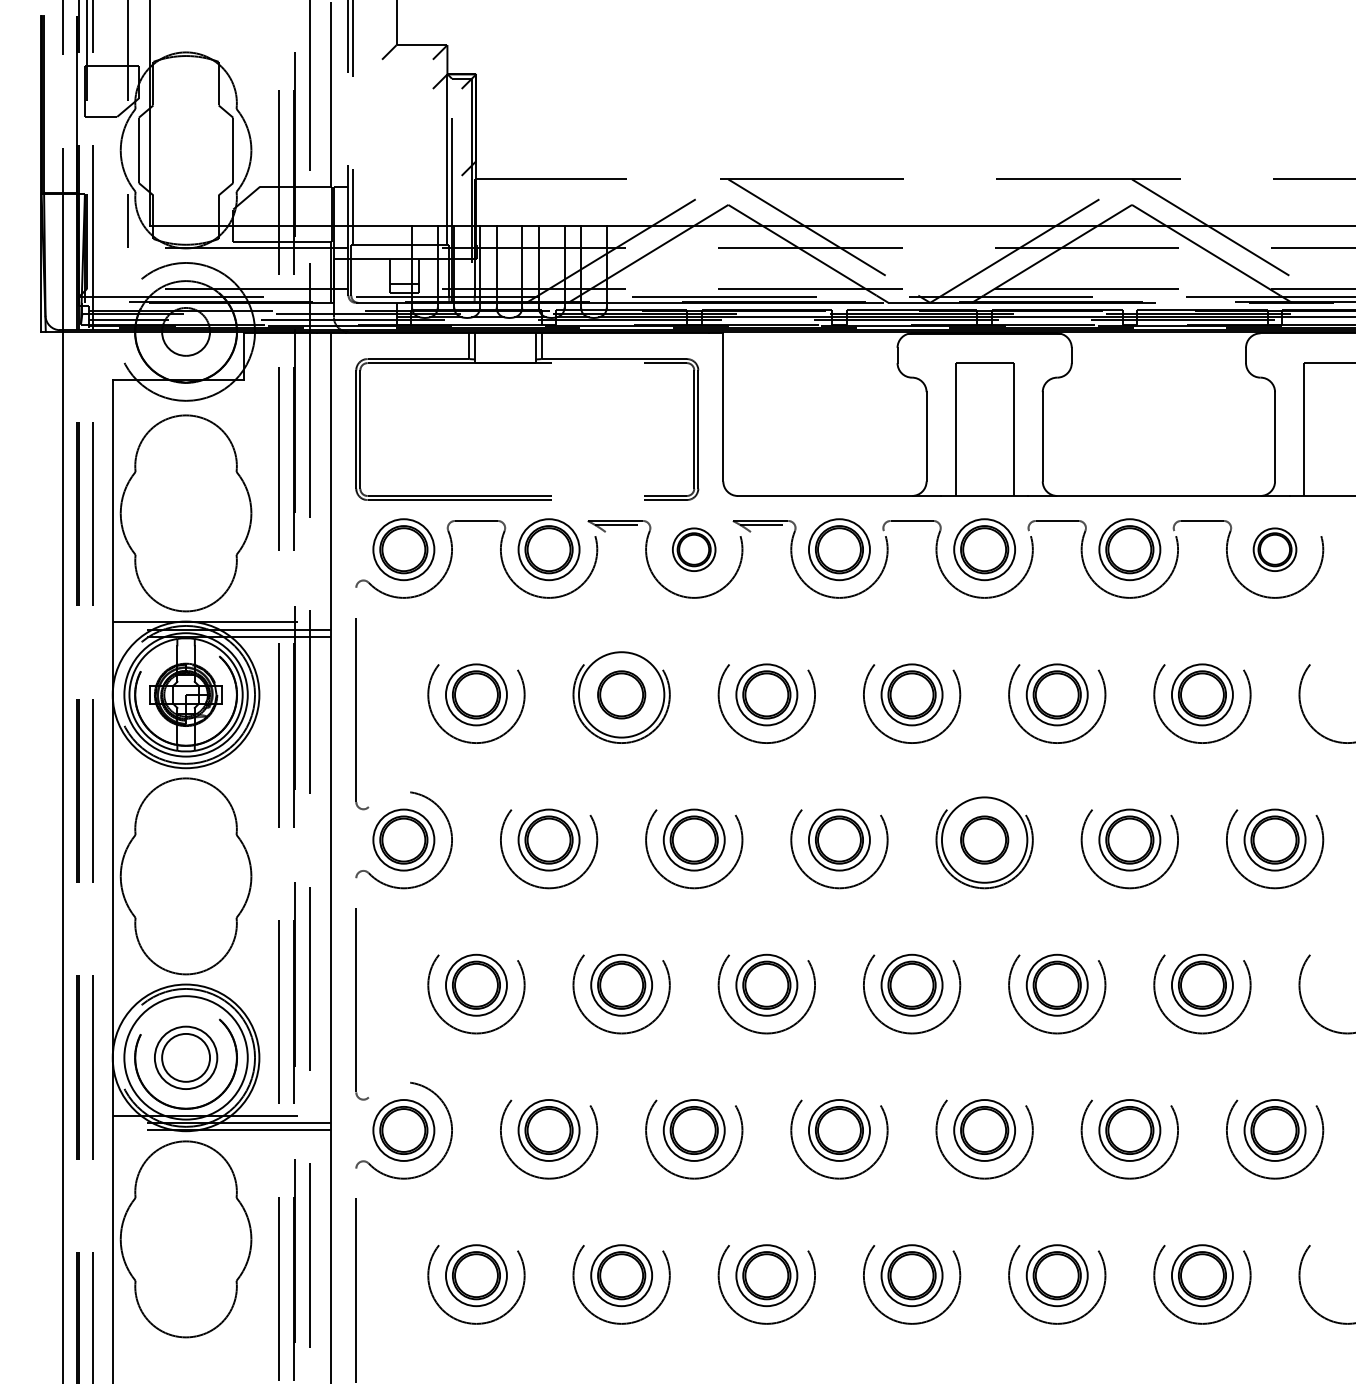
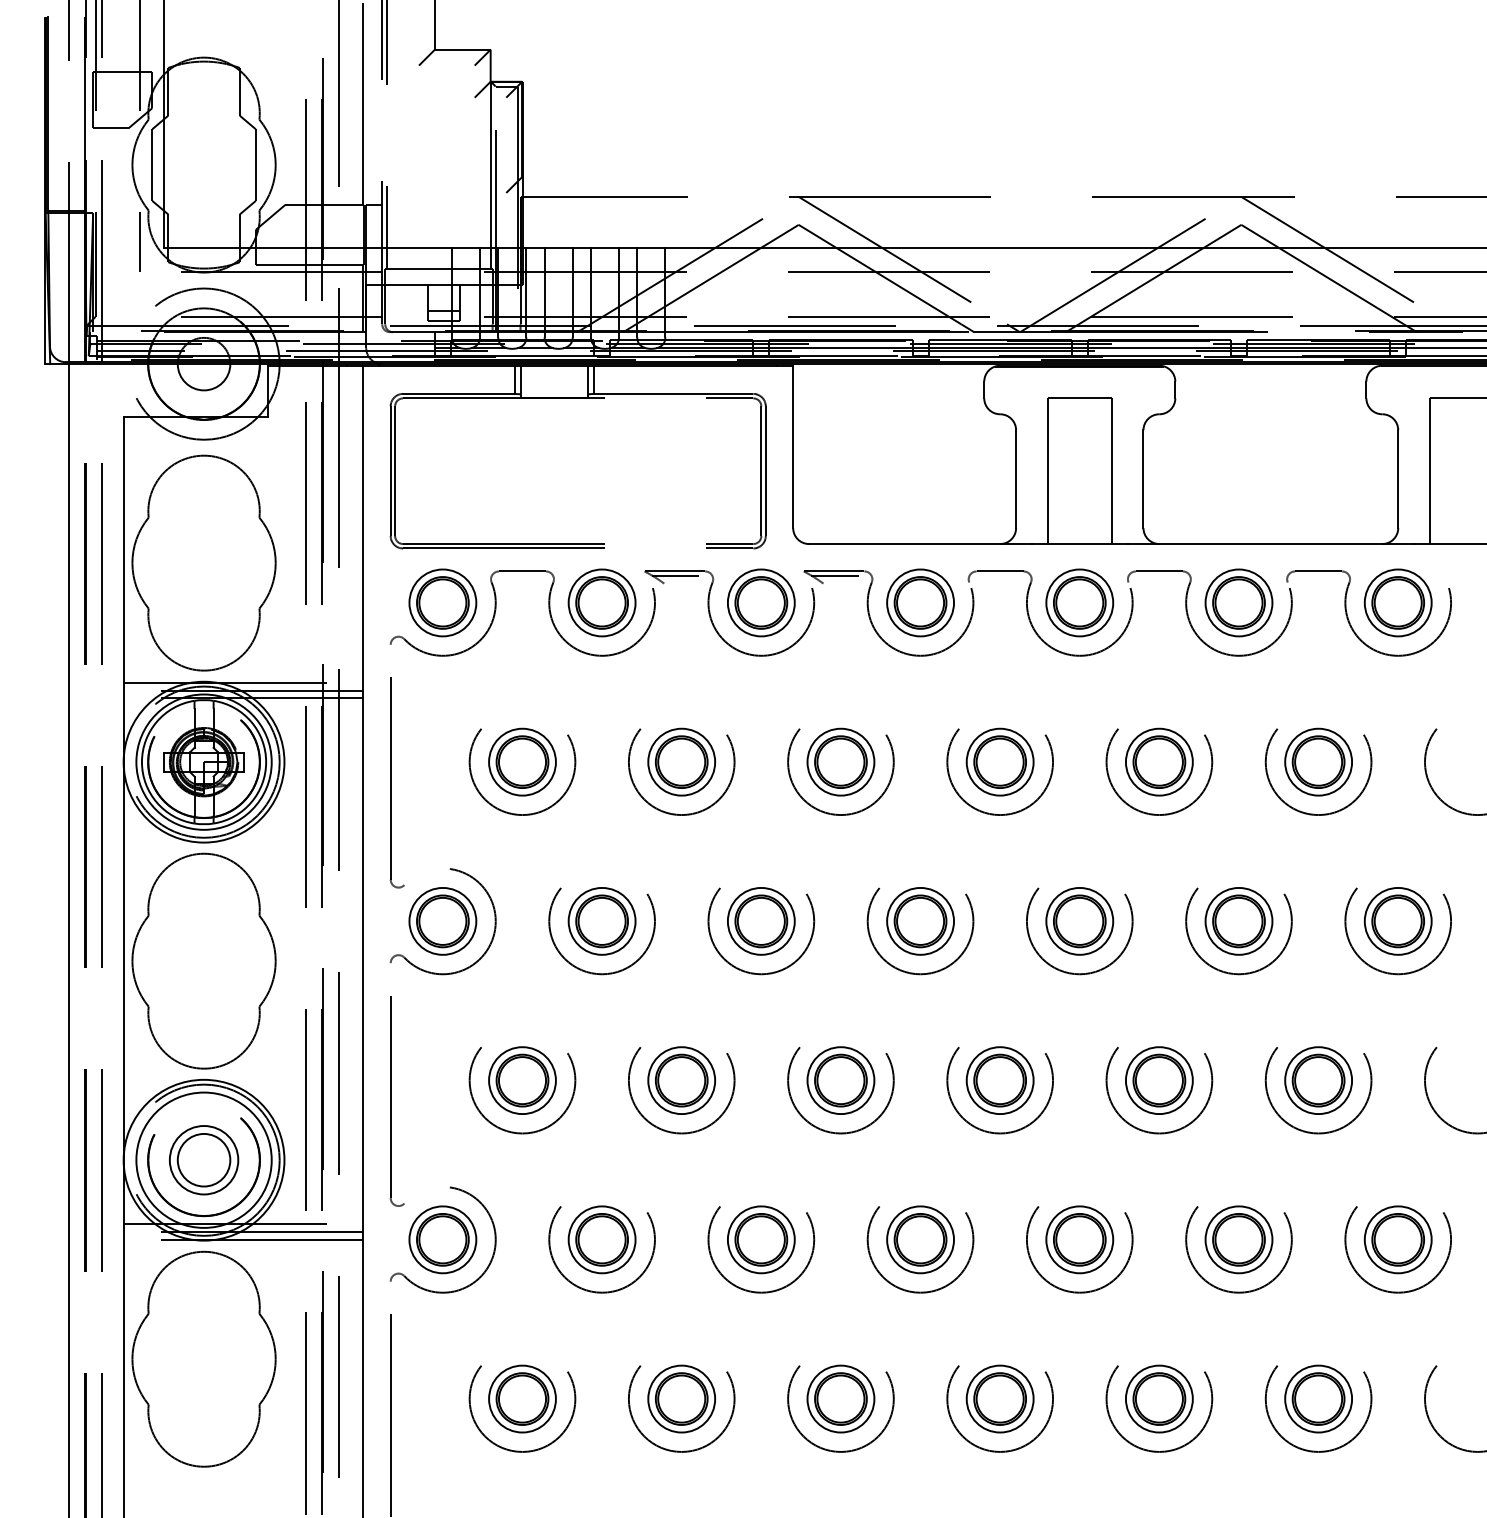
part: (693, 549) -> (760, 602), size x1.43
part: (1274, 549) -> (1397, 602), size x1.43
circle: (621, 694) -> (681, 761), size x0.71
circle: (984, 839) -> (1079, 920), size x0.71

